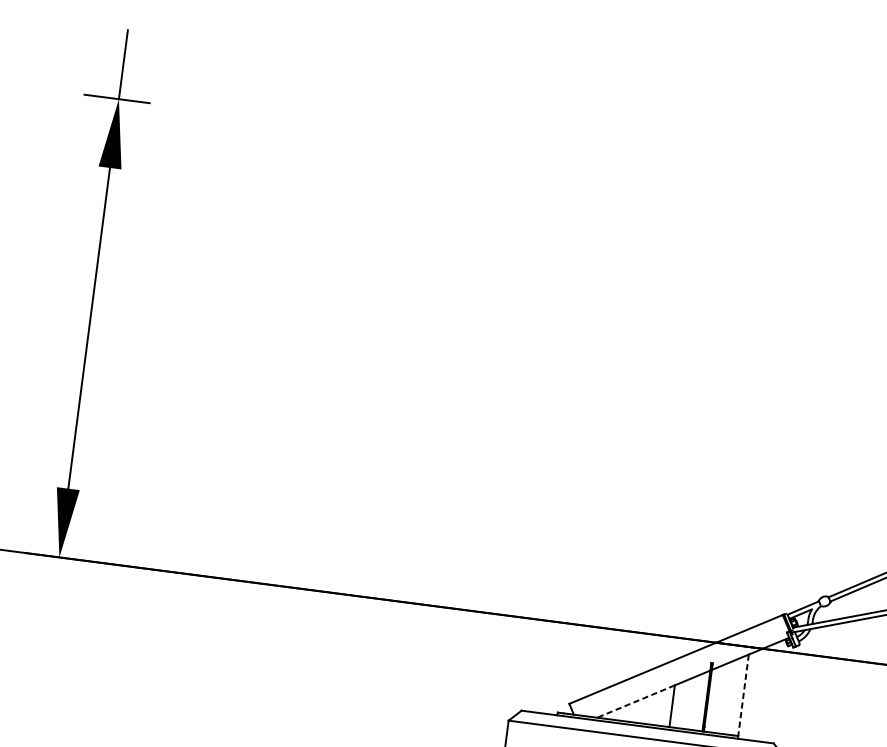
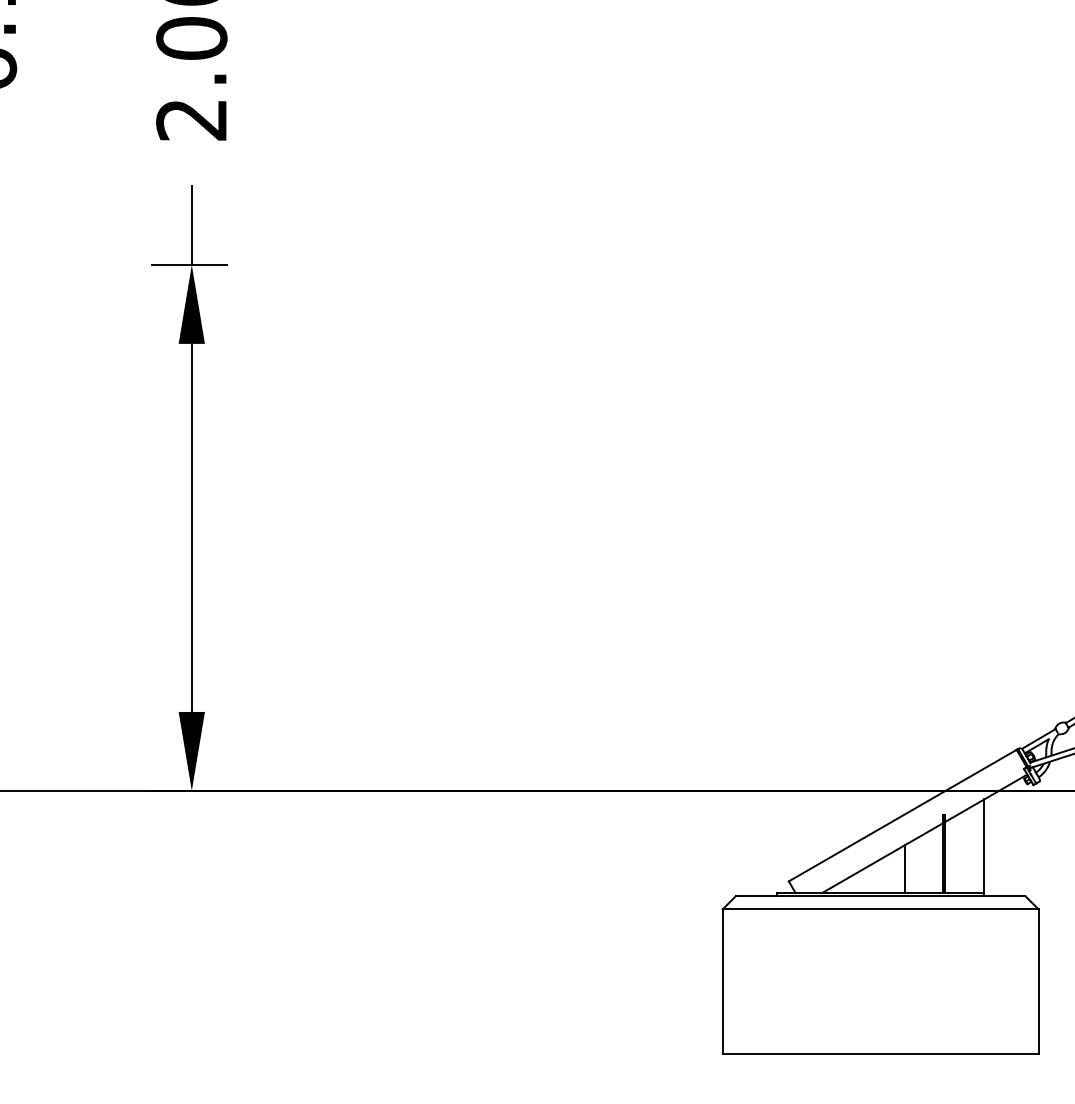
line: (743, 695) -> (984, 846), dashed -> solid
line: (635, 701) -> (863, 869), dashed -> solid

